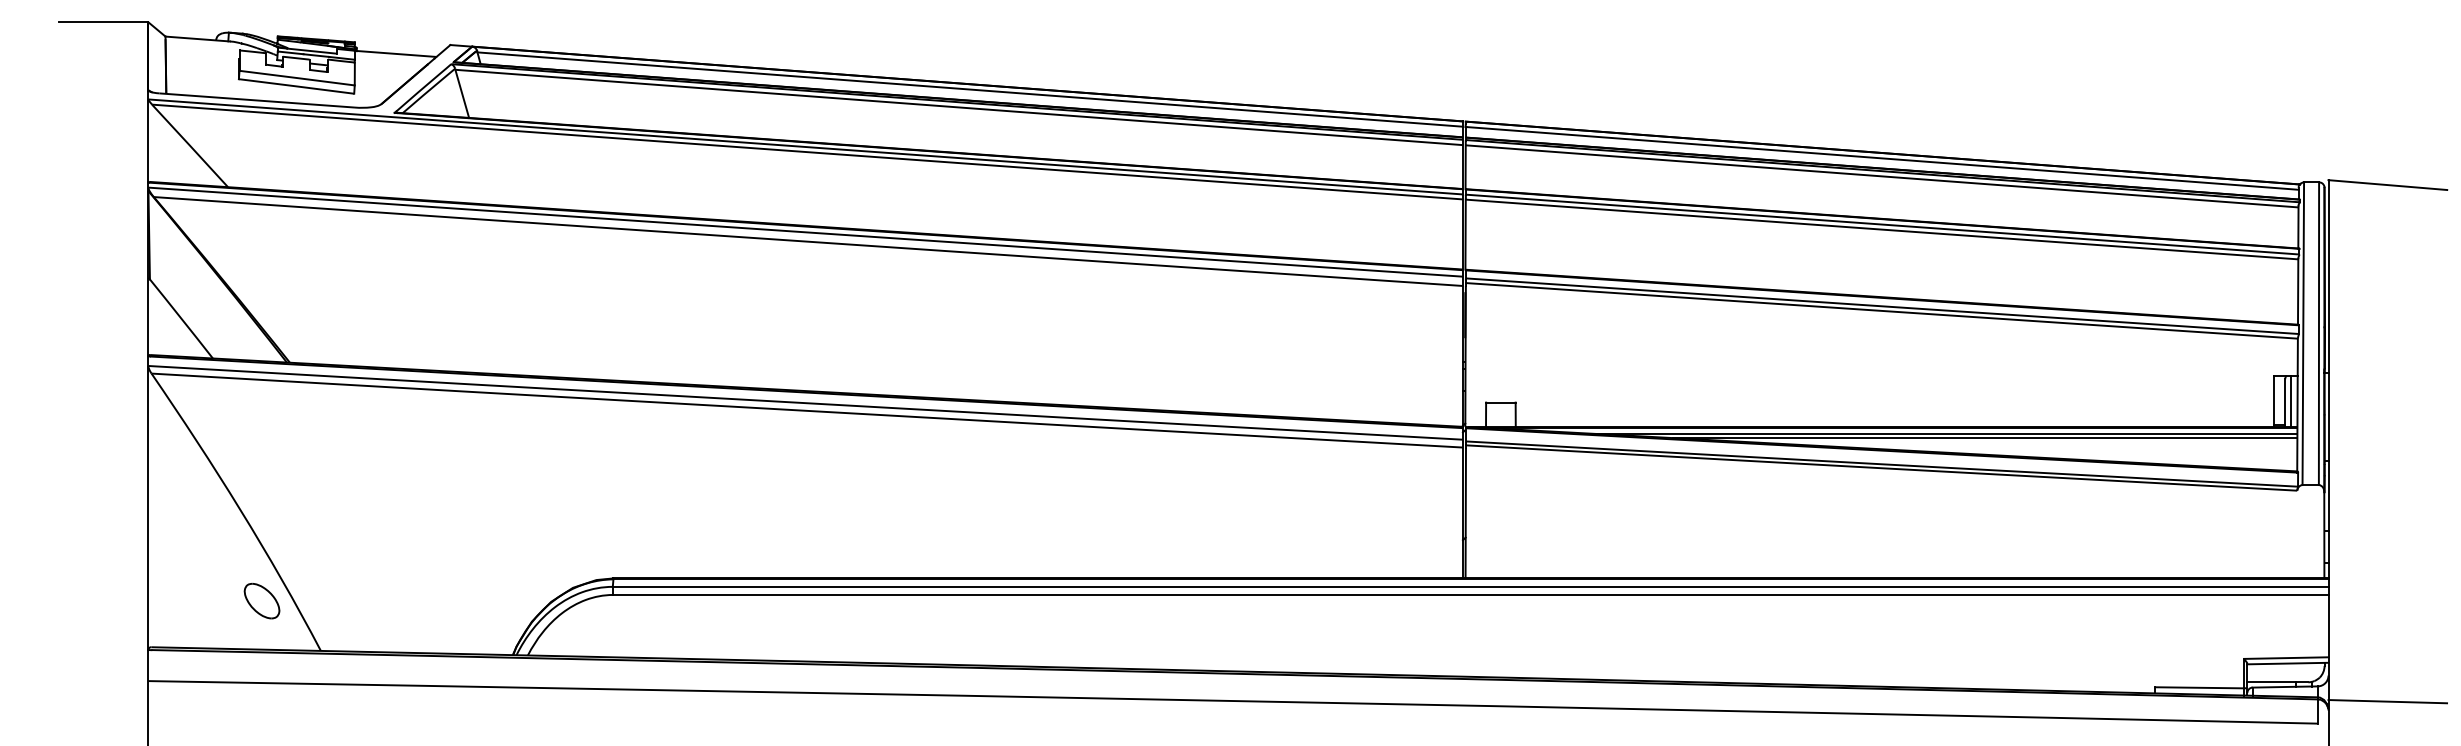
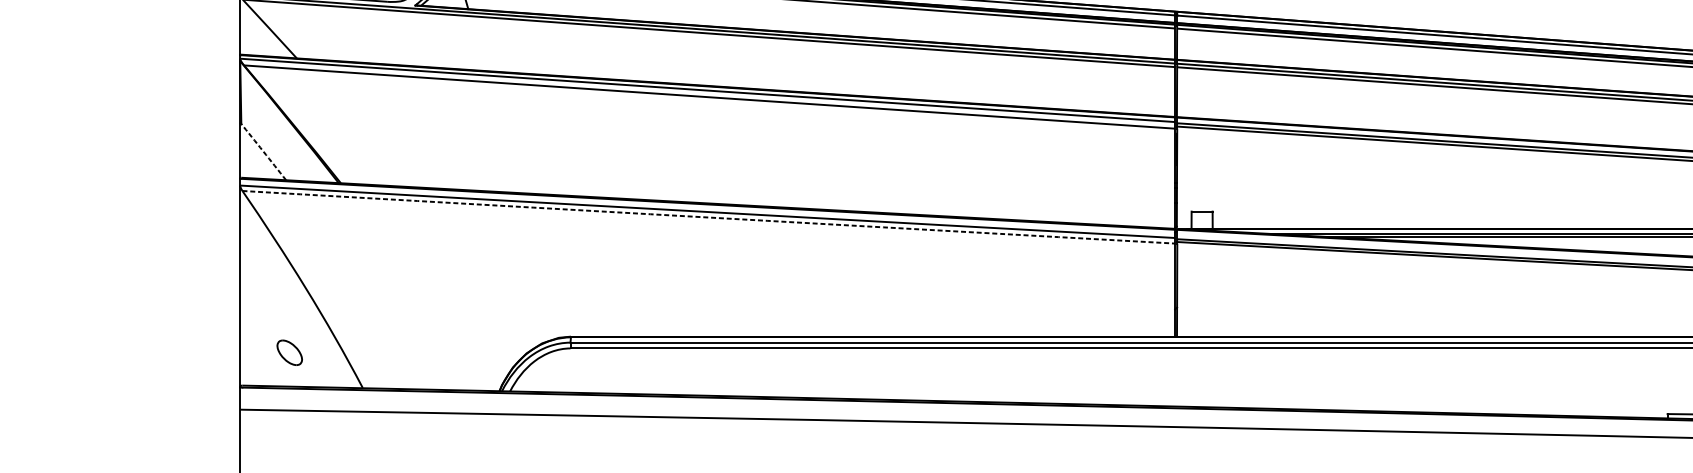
arc: (180, 317) -> (263, 151), solid -> dashed
arc: (807, 410) -> (708, 217), solid -> dashed
part: (261, 601) -> (289, 353), moved

